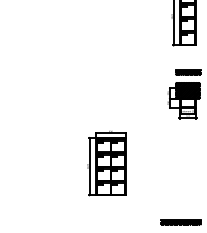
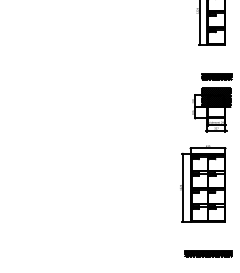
part: (106, 163) -> (202, 184), moved

